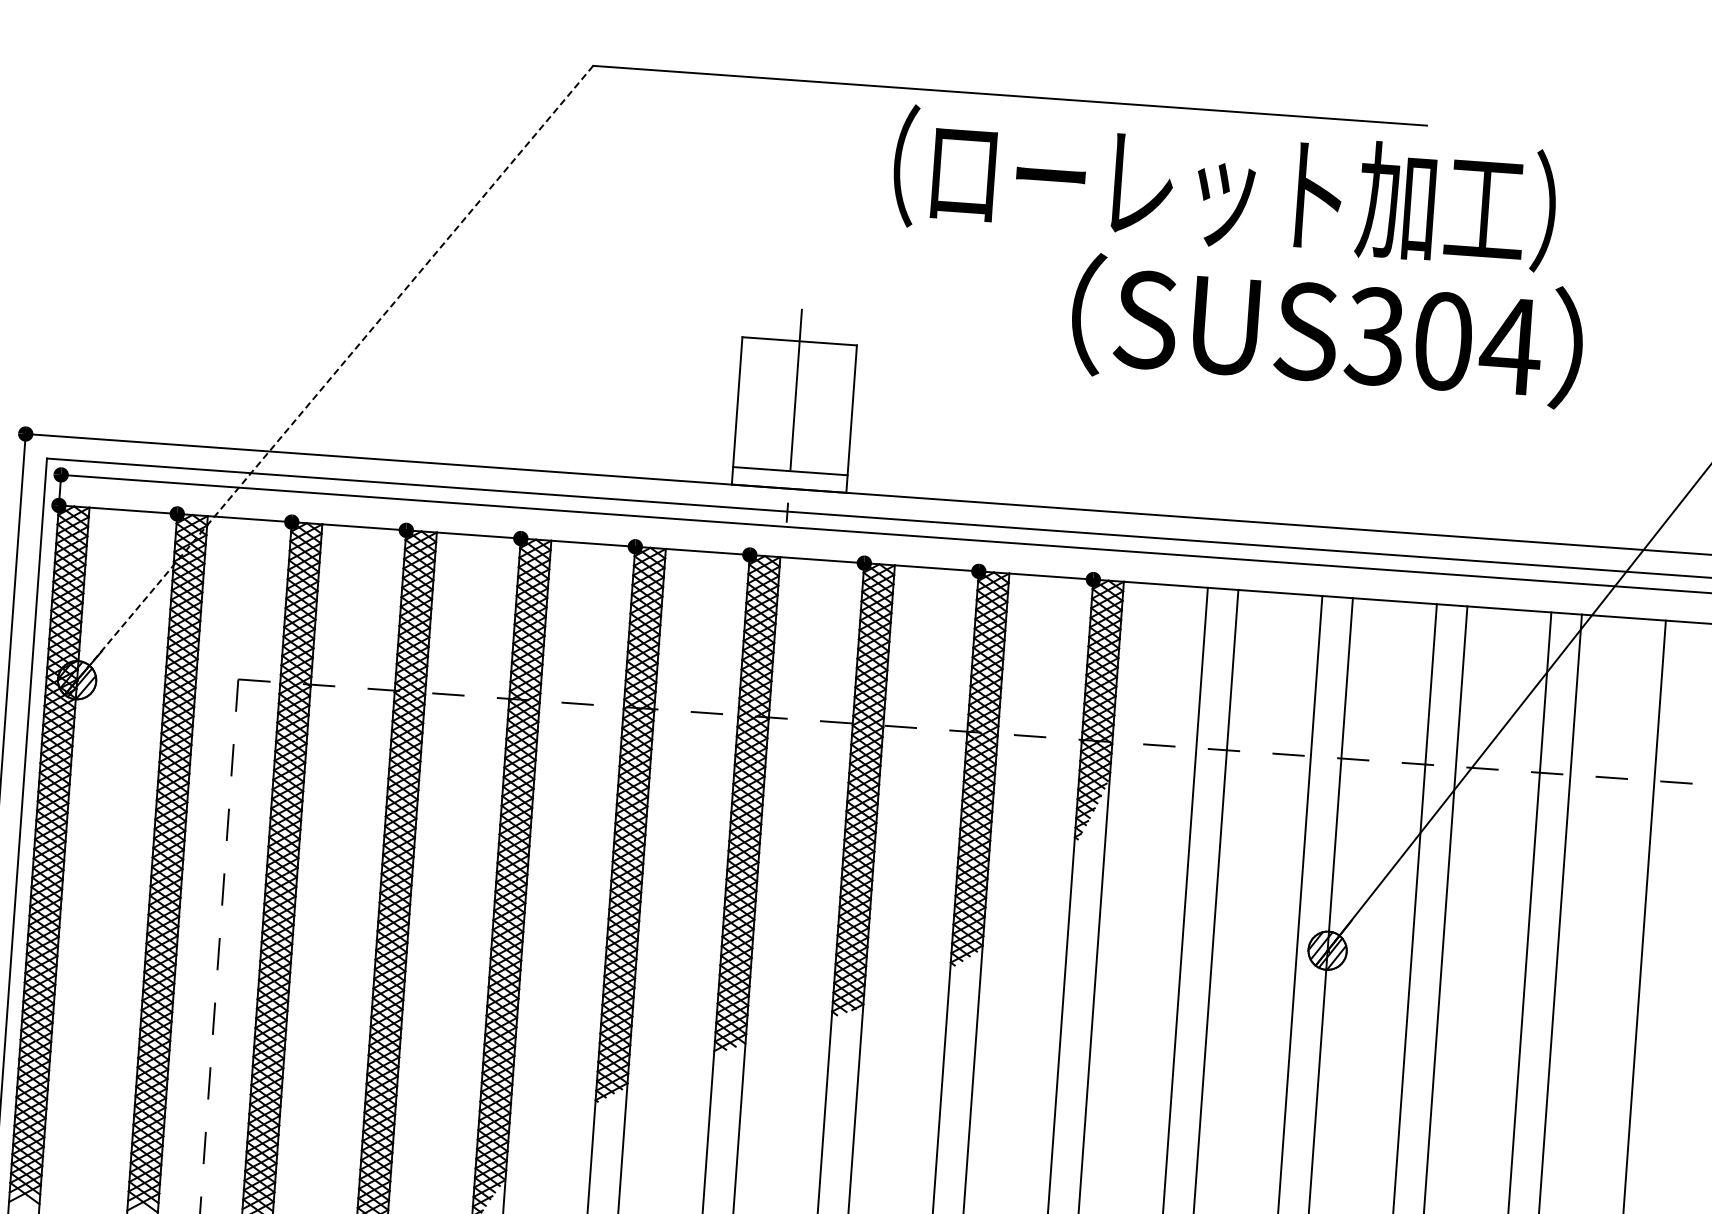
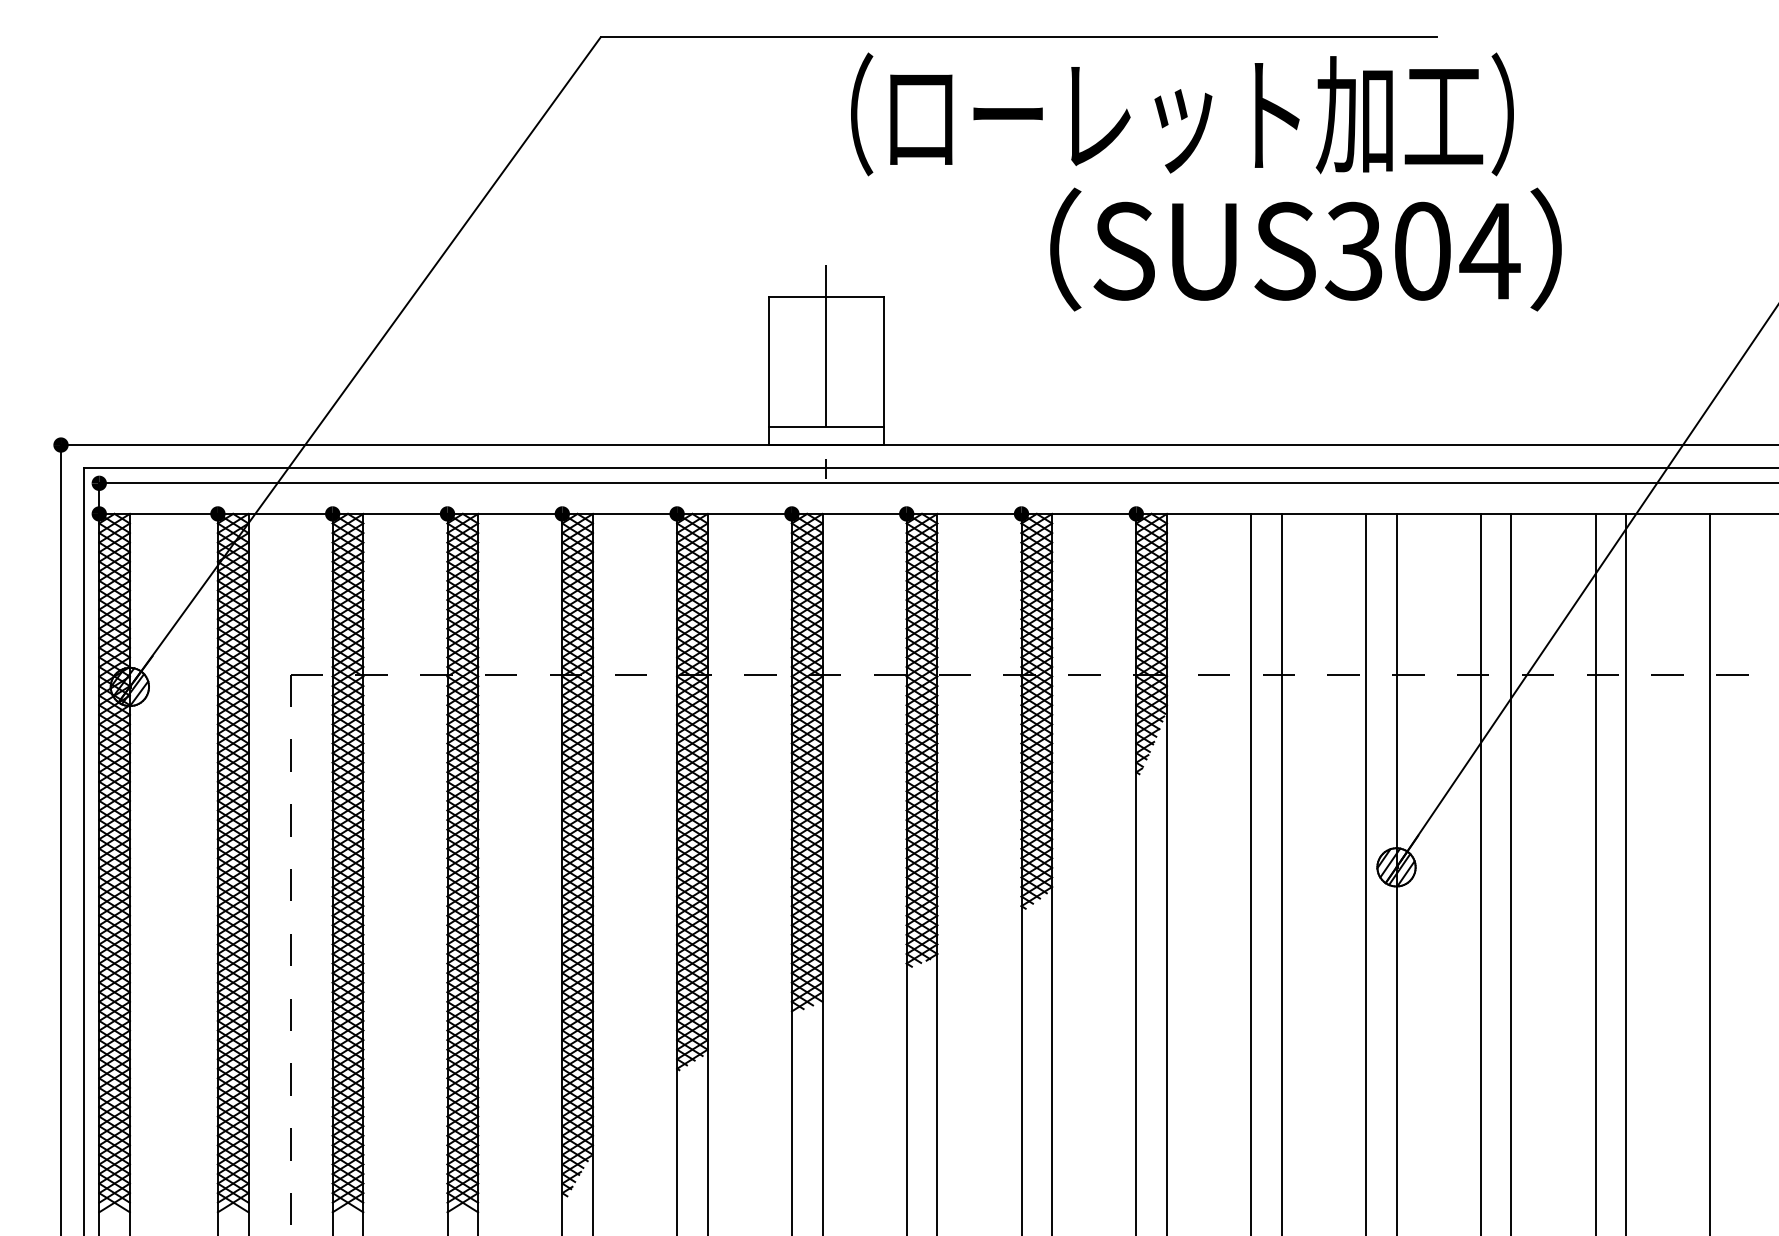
text: (1224, 188) -> (1182, 114), moved
text: (1326, 331) -> (1305, 249), moved
line: (337, 370) -> (367, 359), dashed -> solid

